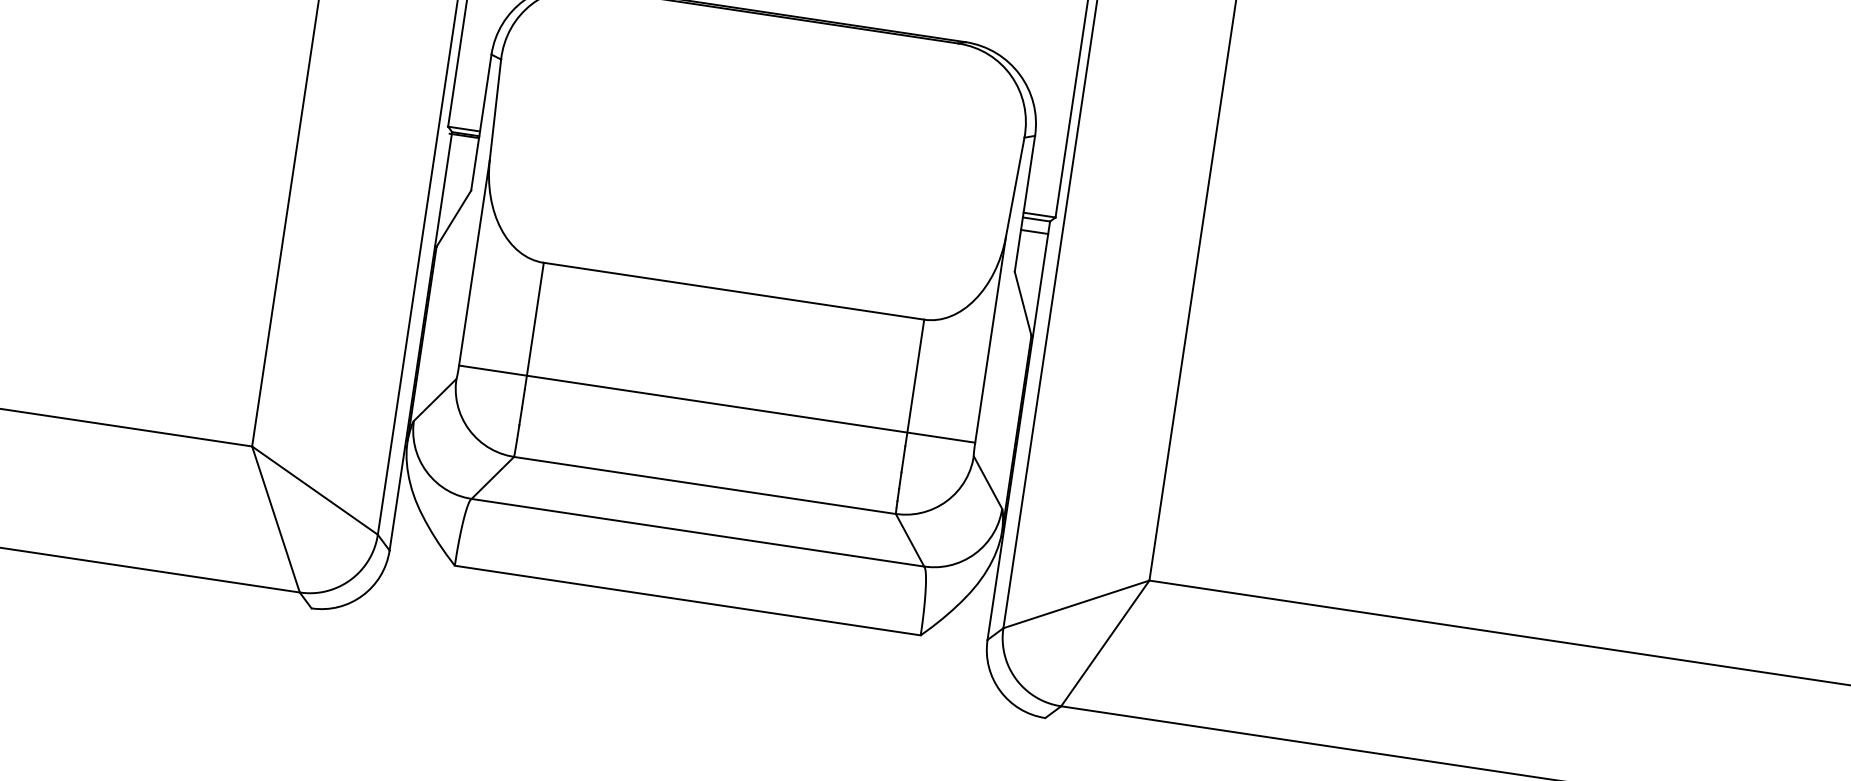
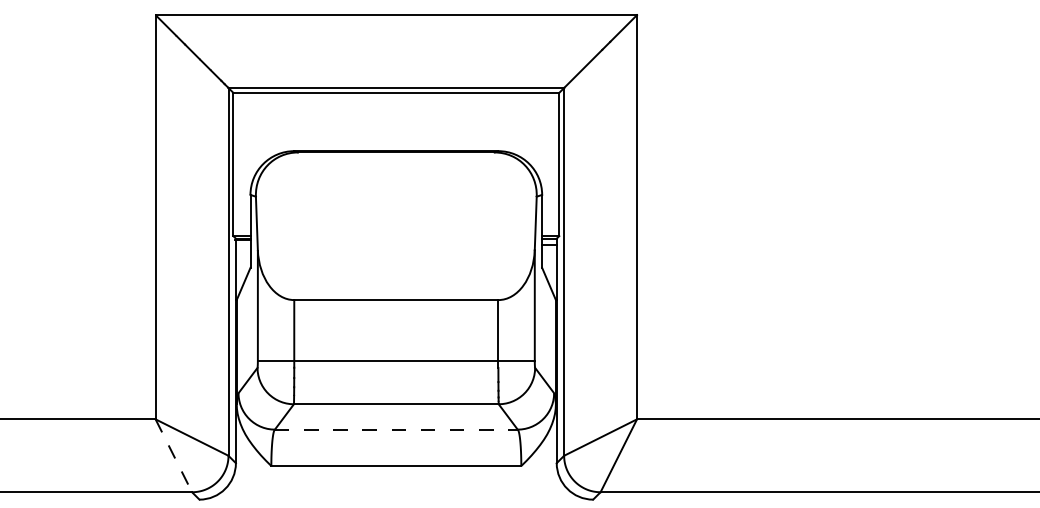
line: (275, 518) -> (173, 455), solid -> dashed
line: (698, 532) -> (396, 429), solid -> dashed

